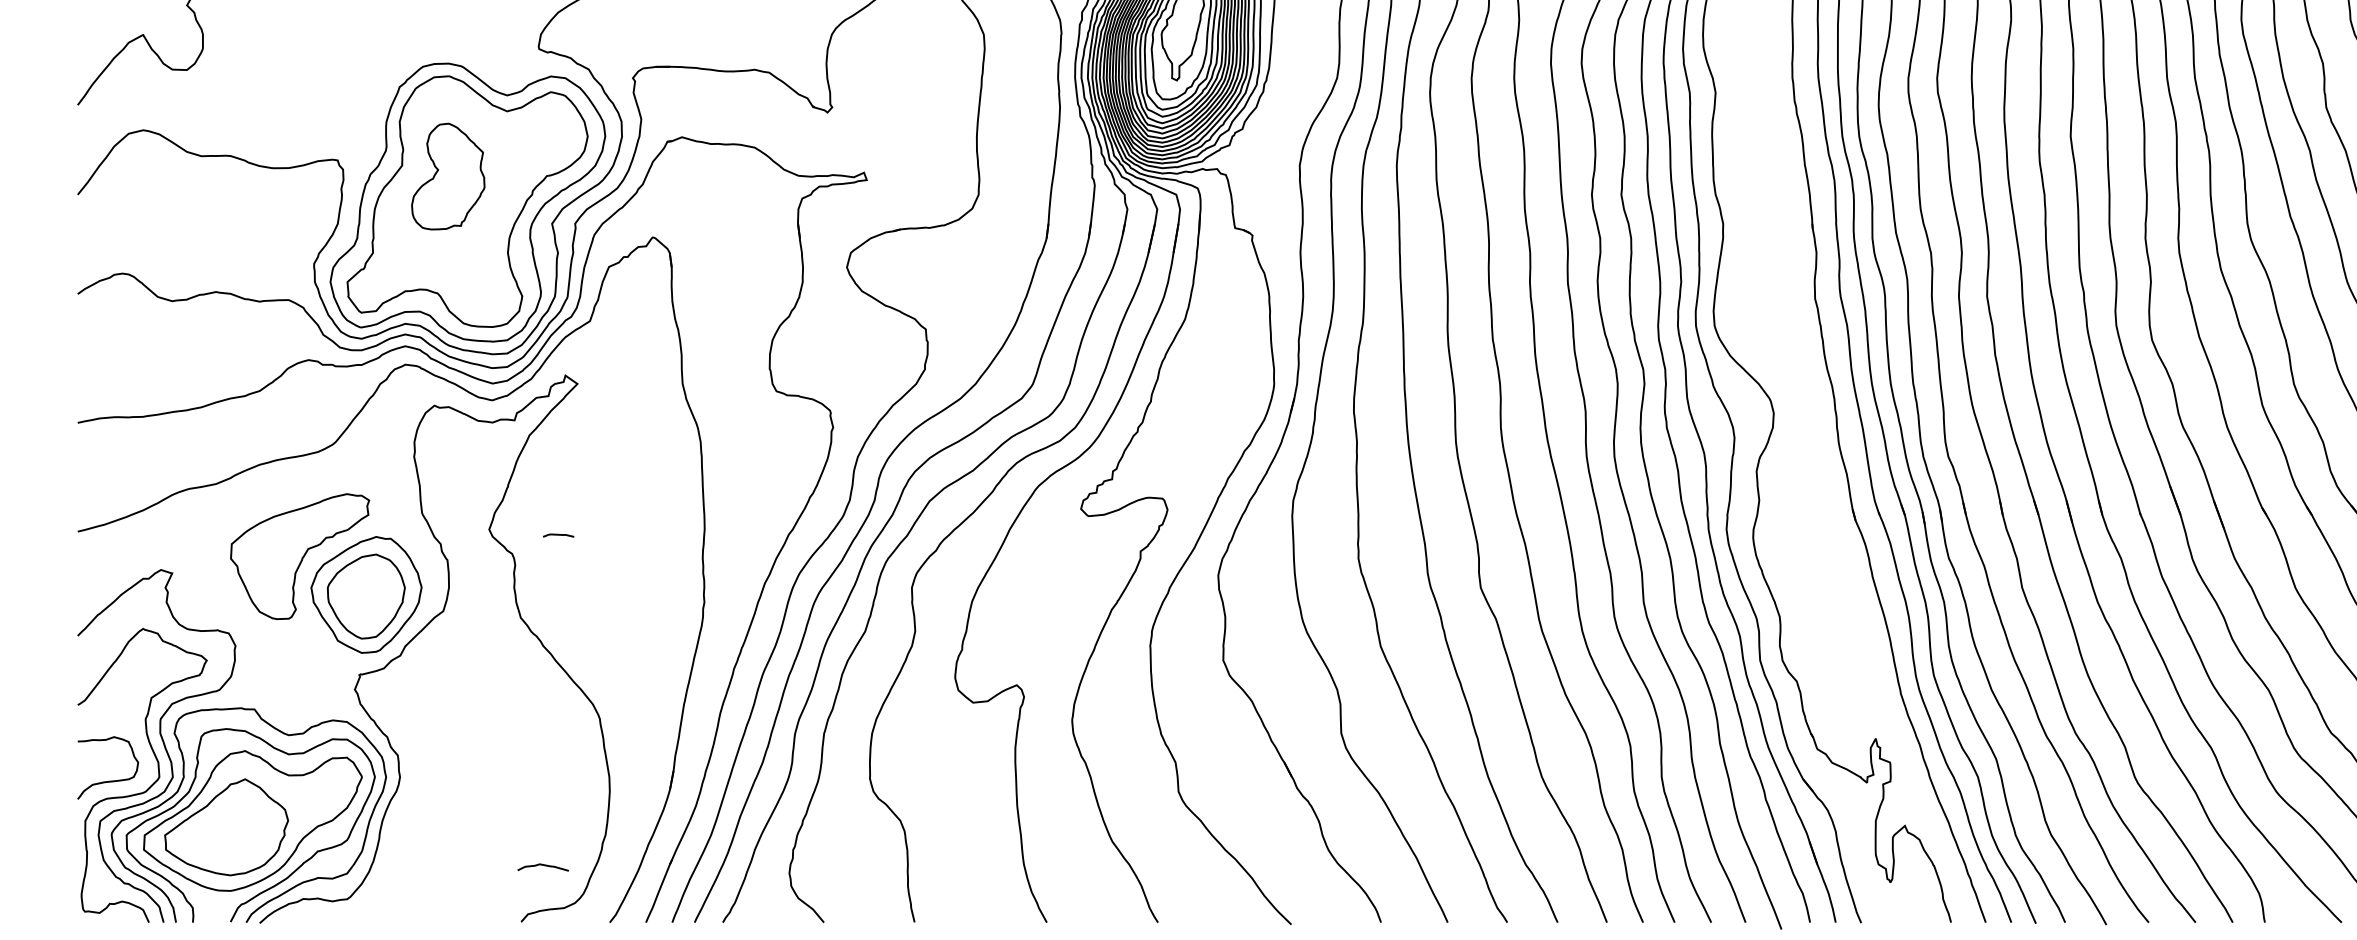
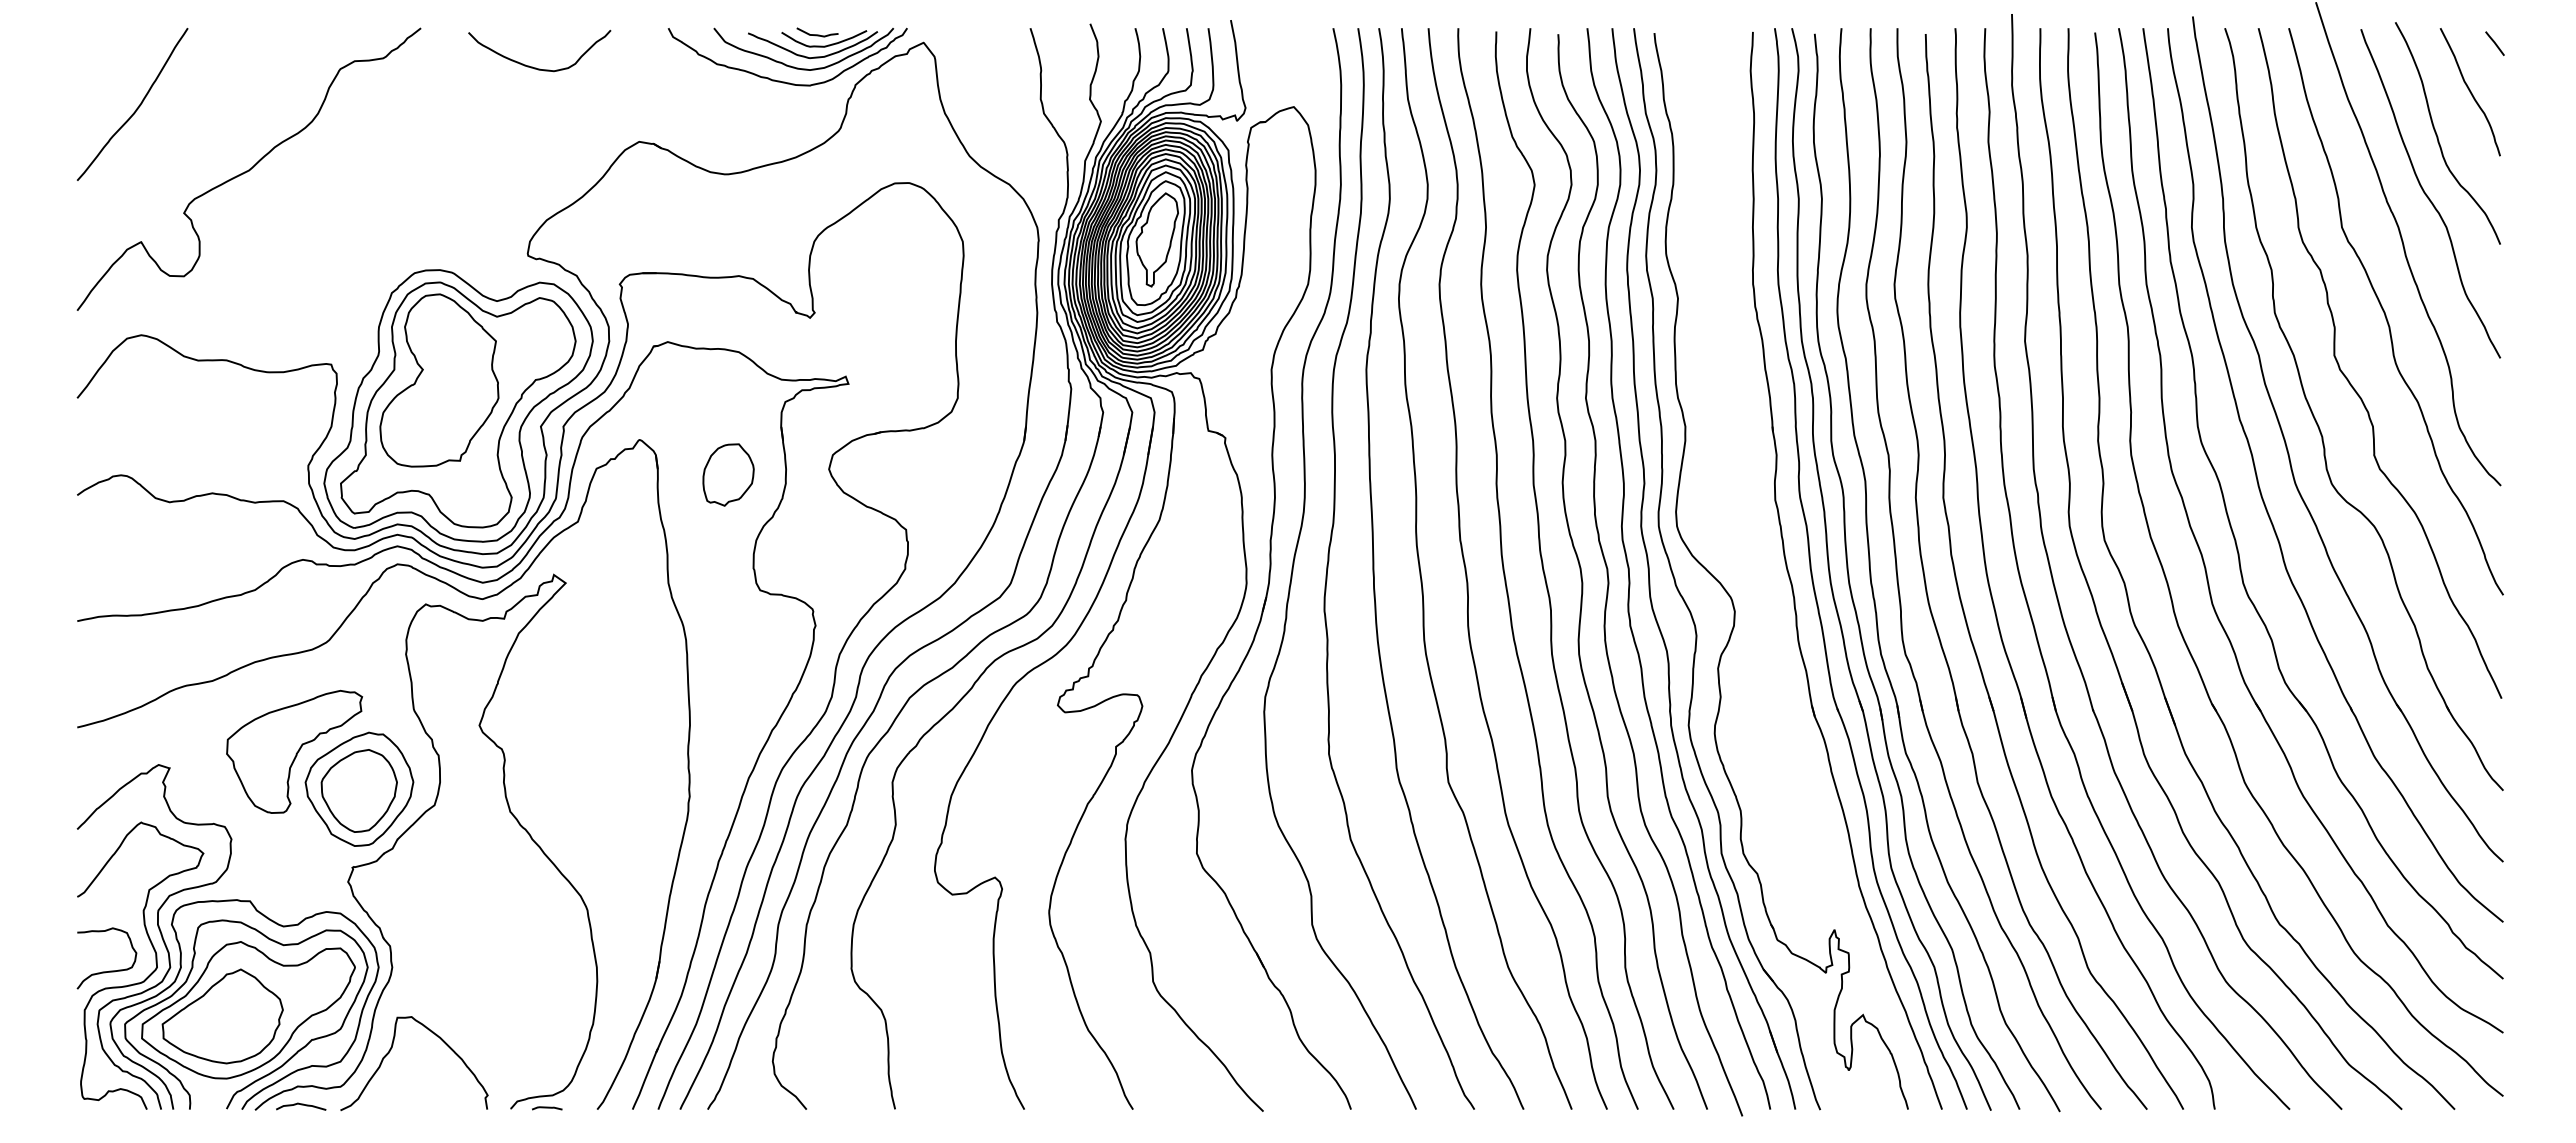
part: (448, 176) -> (439, 380), size x1.67
part: (744, 272) -> (728, 474), added
curve: (558, 535) -> (547, 1108), moved
curve: (400, 860) -> (392, 1048), added
curve: (543, 866) -> (301, 1105), moved

